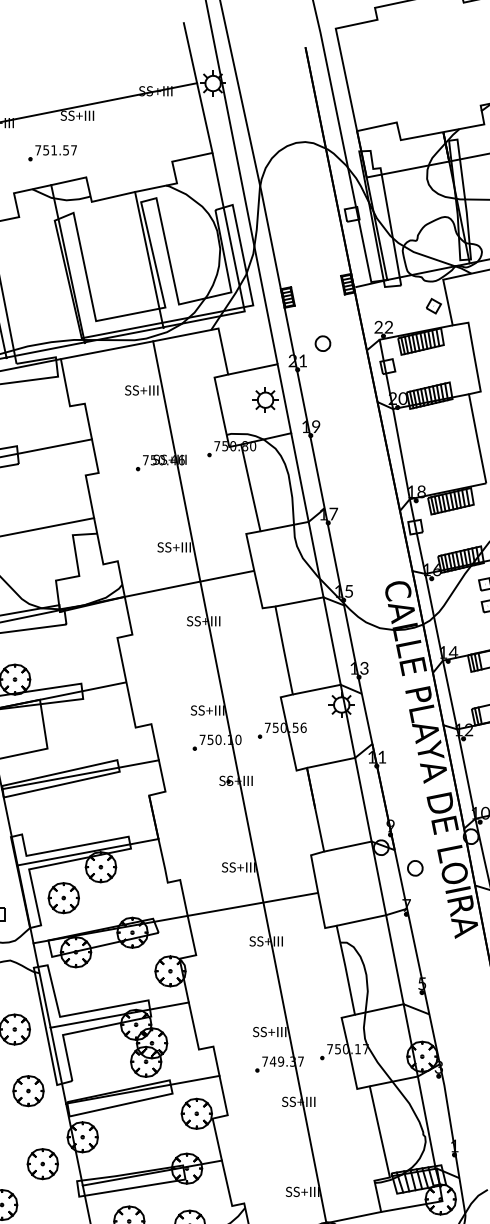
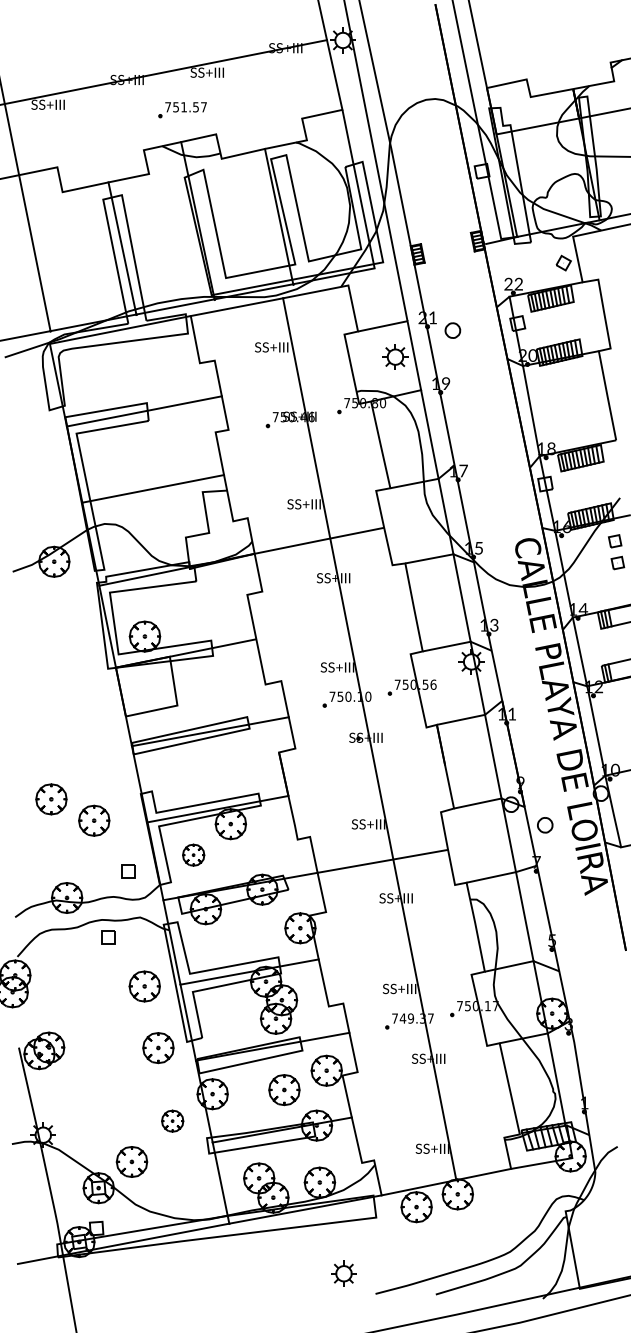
part: (322, 343) -> (452, 330), moved
part: (63, 898) -> (193, 855), size x0.7
part: (154, 1133) -> (284, 1090), added
part: (42, 1164) -> (172, 1121), size x0.7

